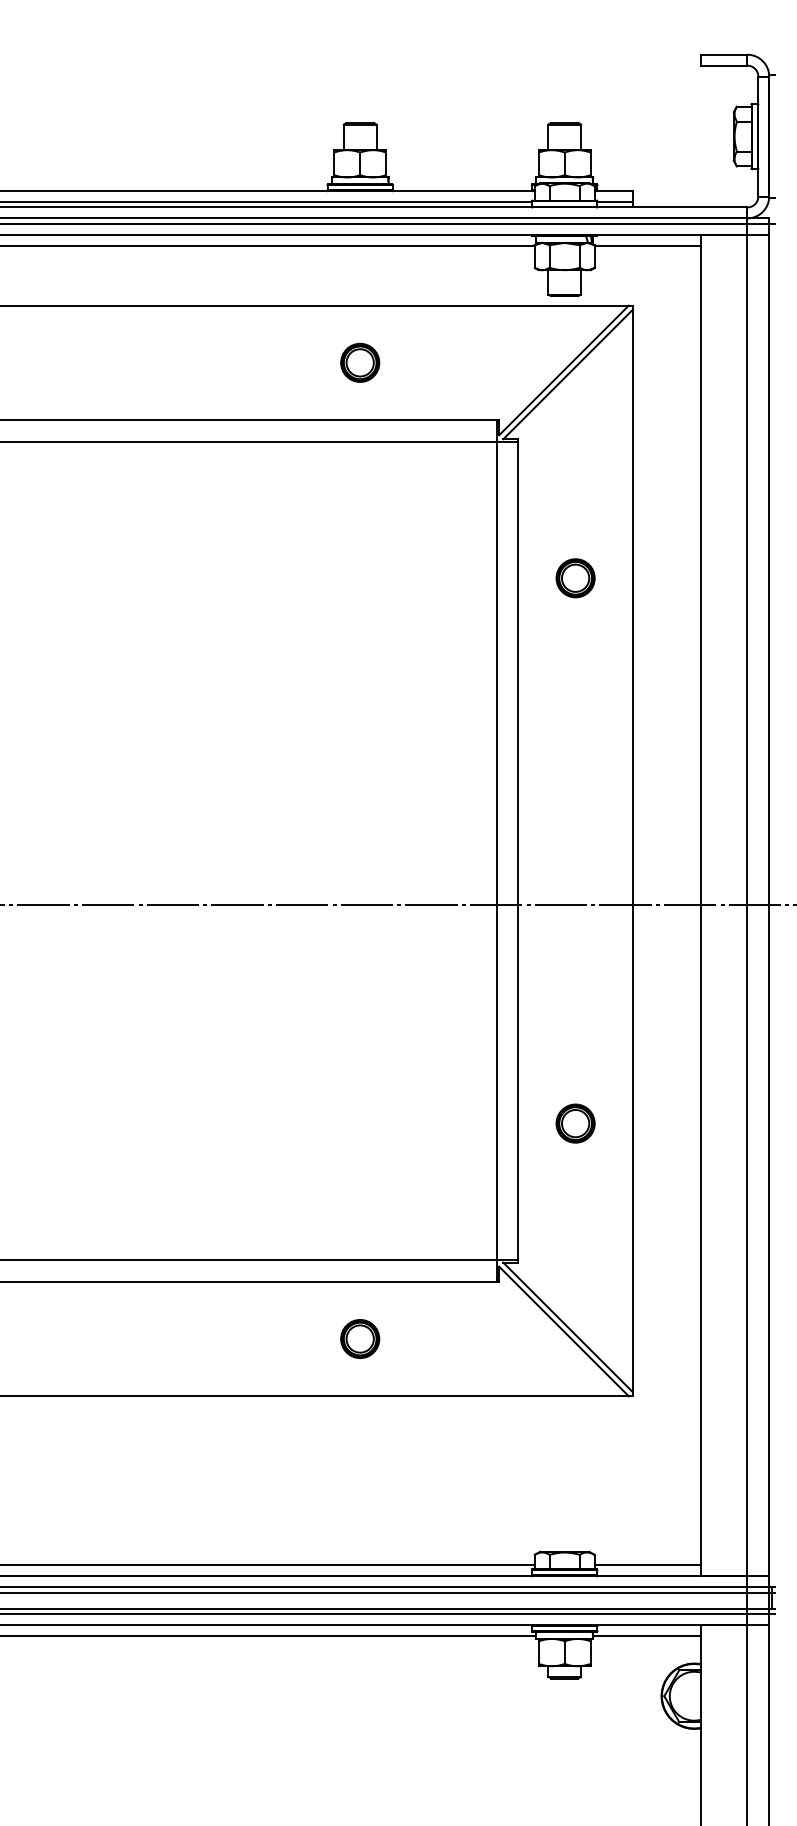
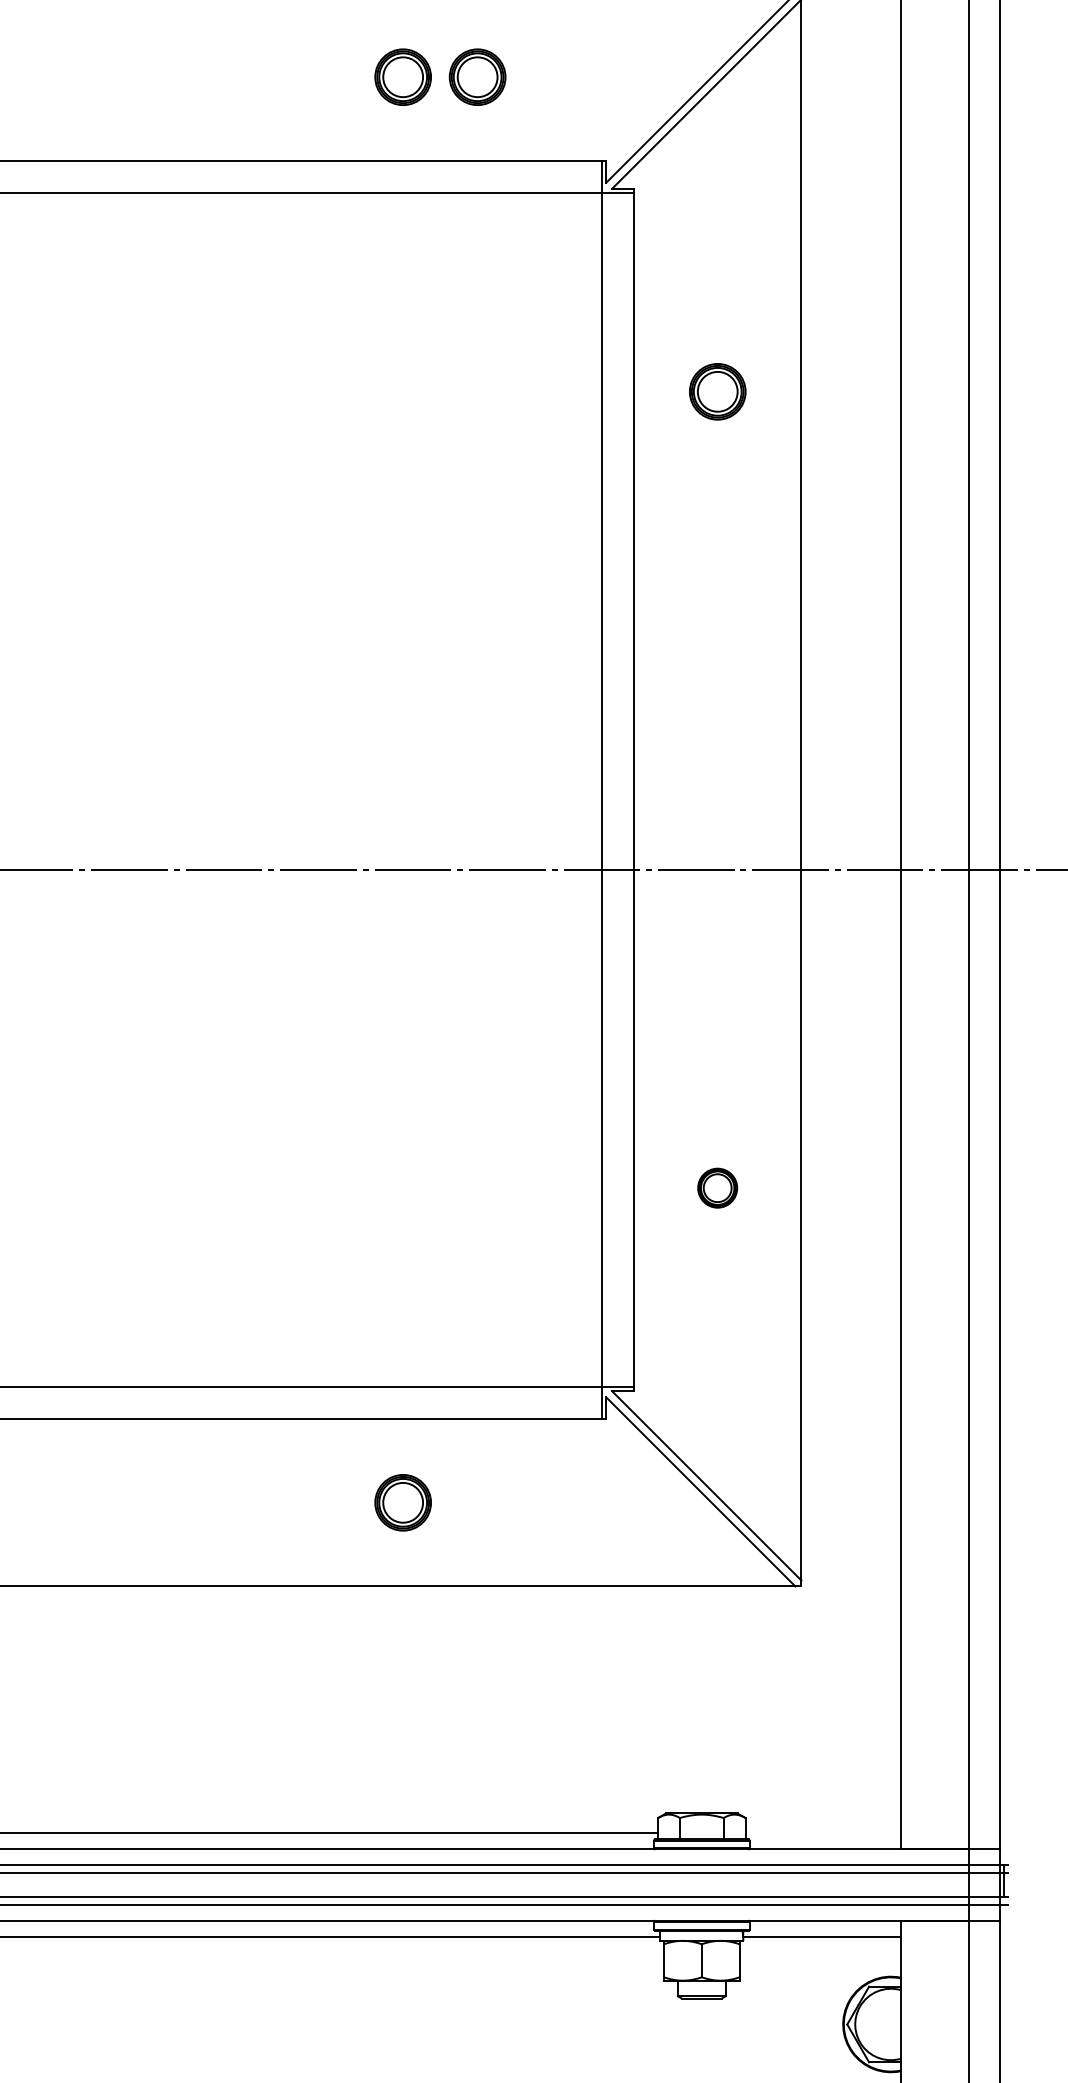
part: (411, 362) -> (478, 76), added
part: (575, 1123) -> (717, 1188), size x0.7
line: (647, 1565) -> (822, 1833), removed

